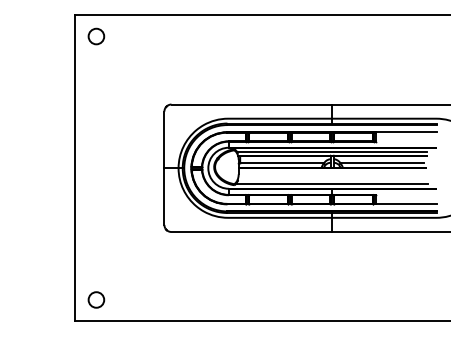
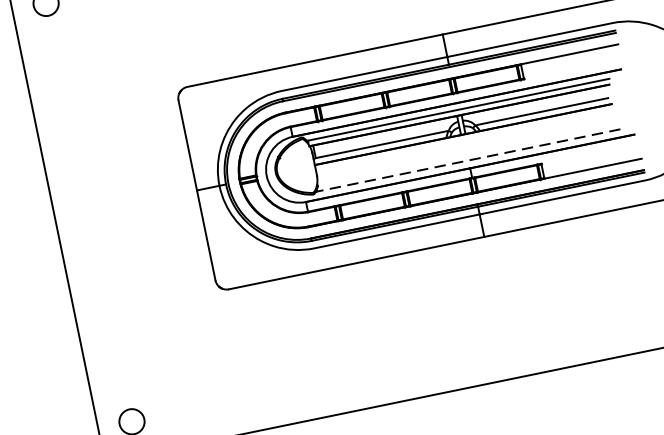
line: (332, 183) -> (468, 159), solid -> dashed

